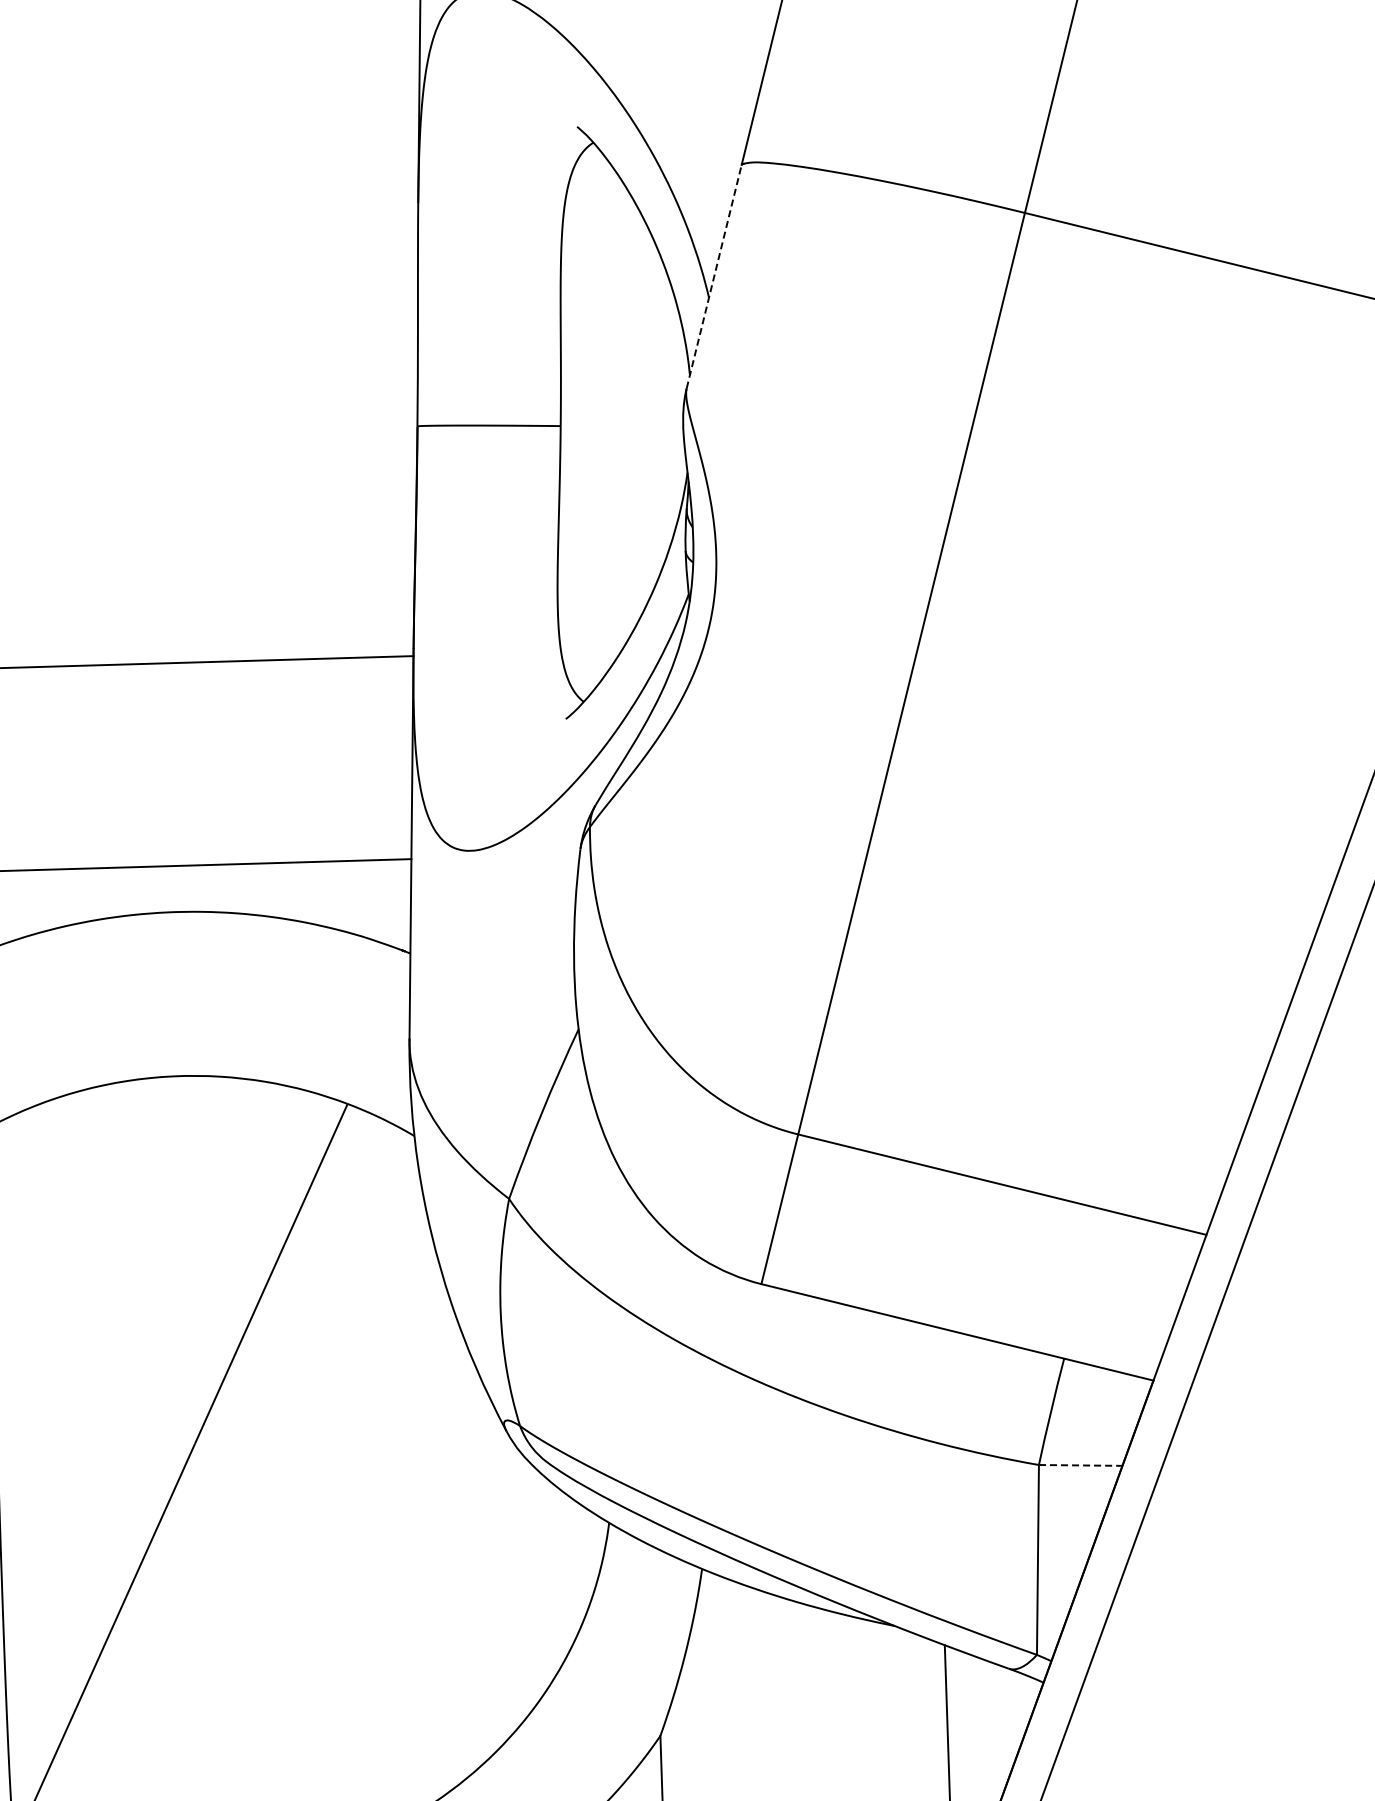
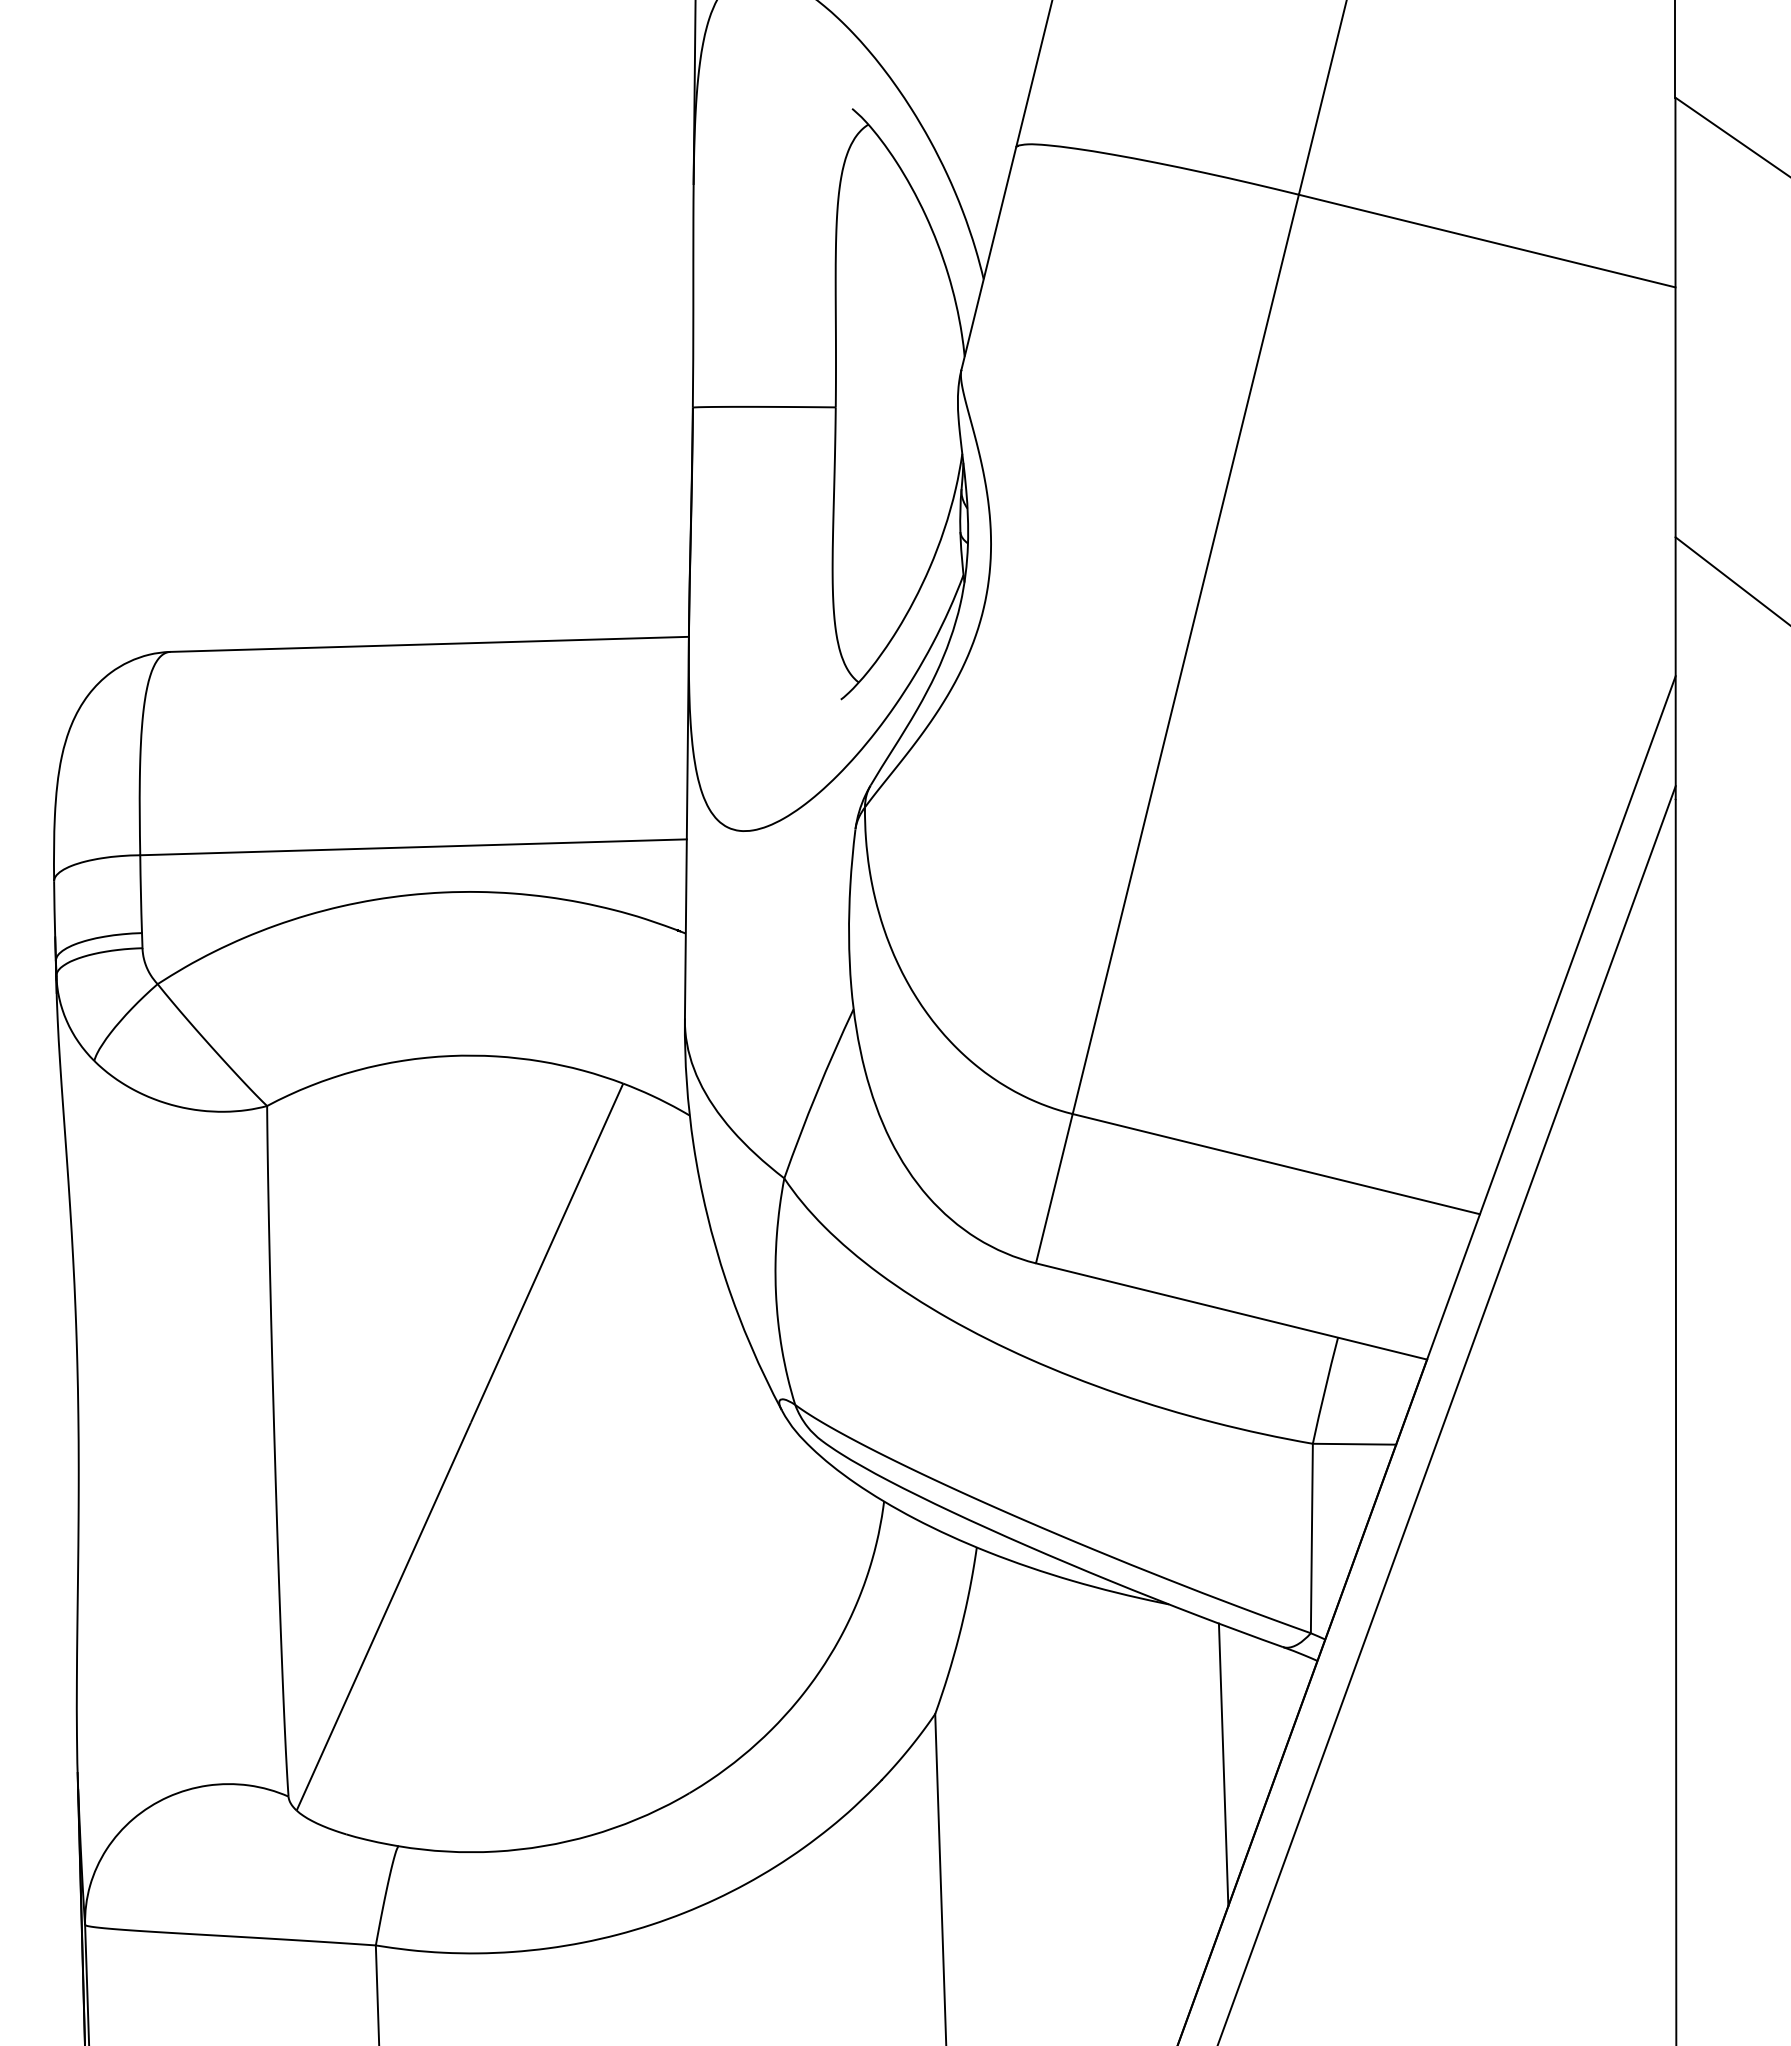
line: (713, 276) -> (988, 258), dashed -> solid
line: (1080, 1465) -> (1354, 1444), dashed -> solid

